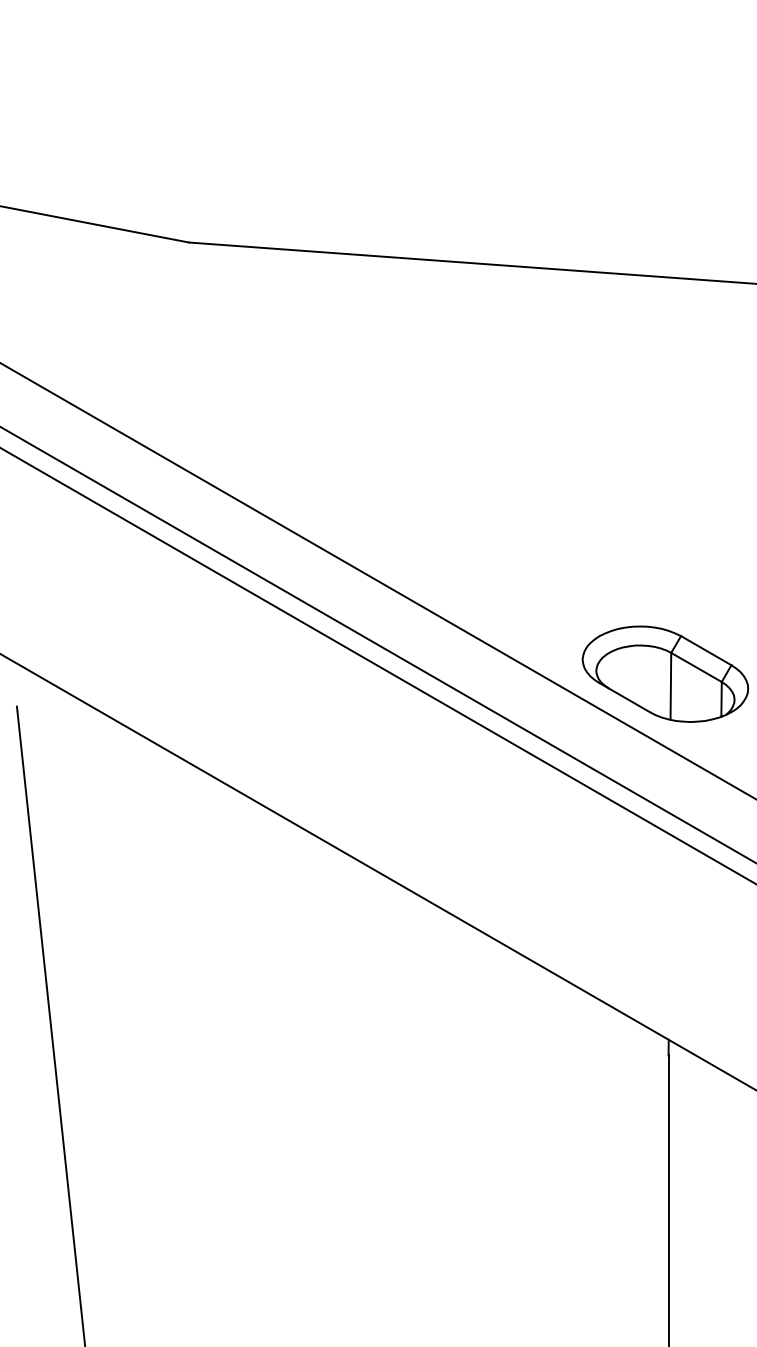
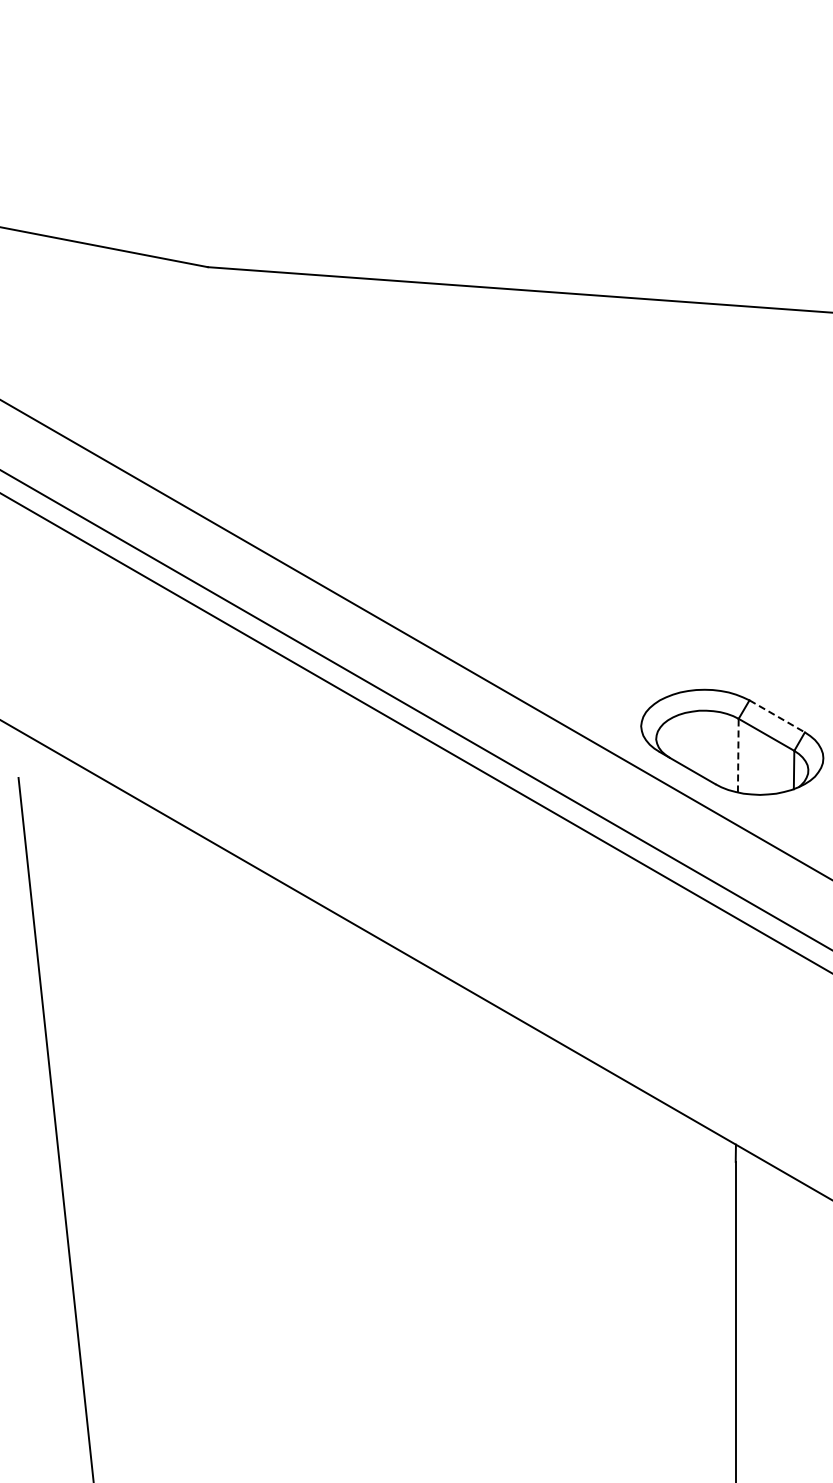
line: (706, 650) -> (777, 716), solid -> dashed
line: (671, 686) -> (738, 755), solid -> dashed

